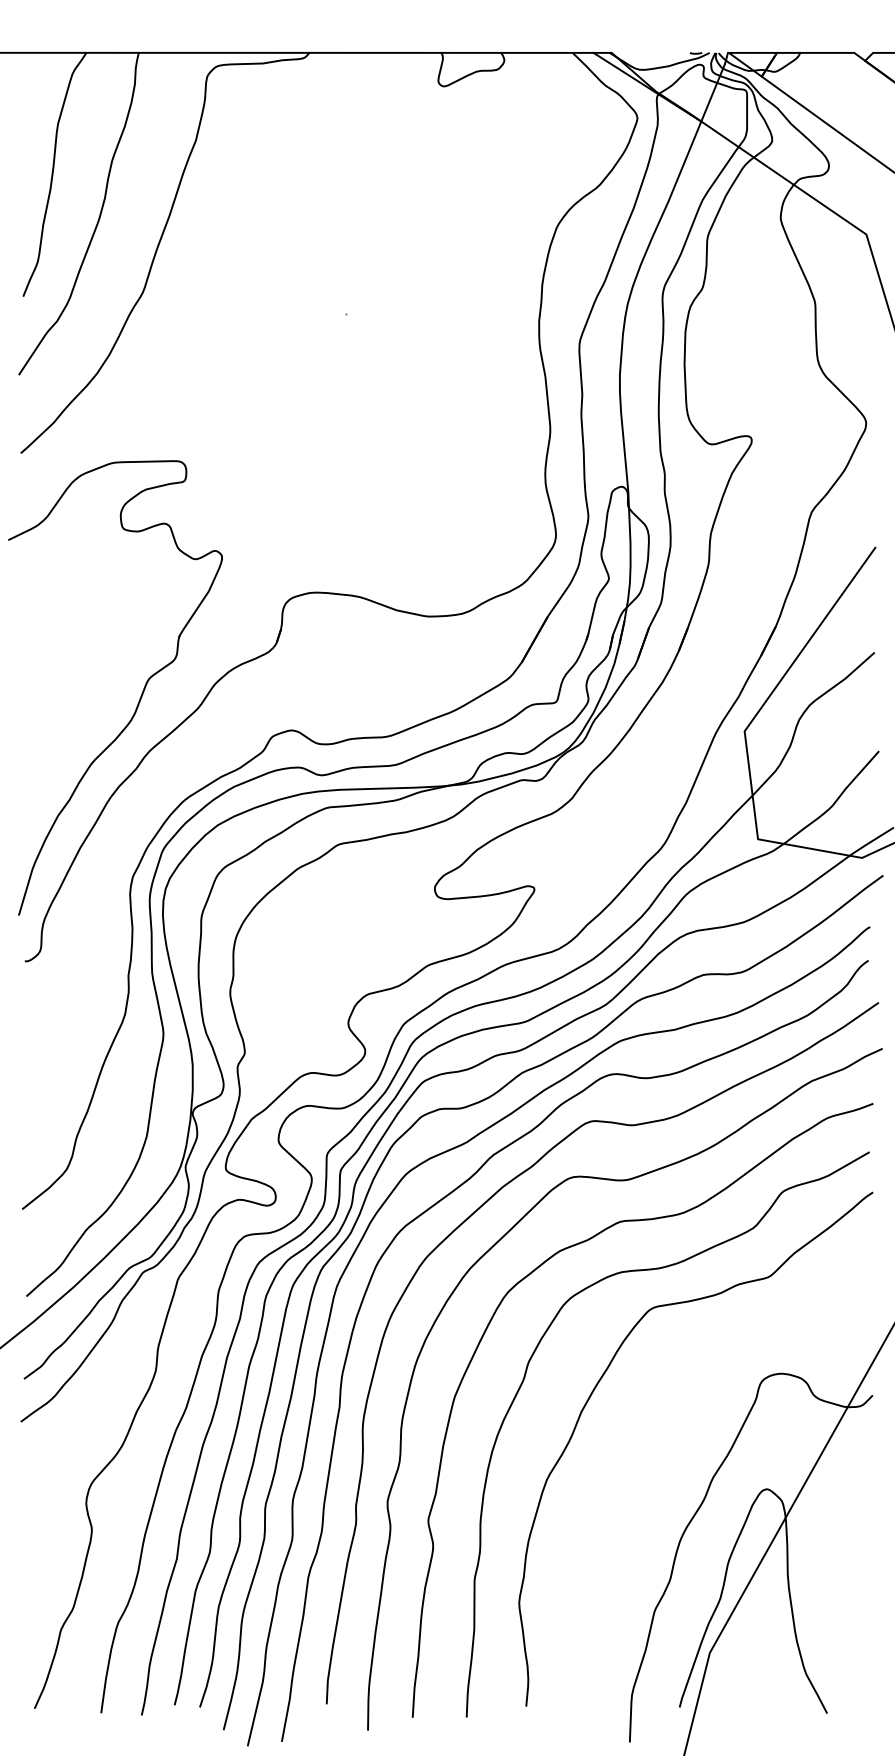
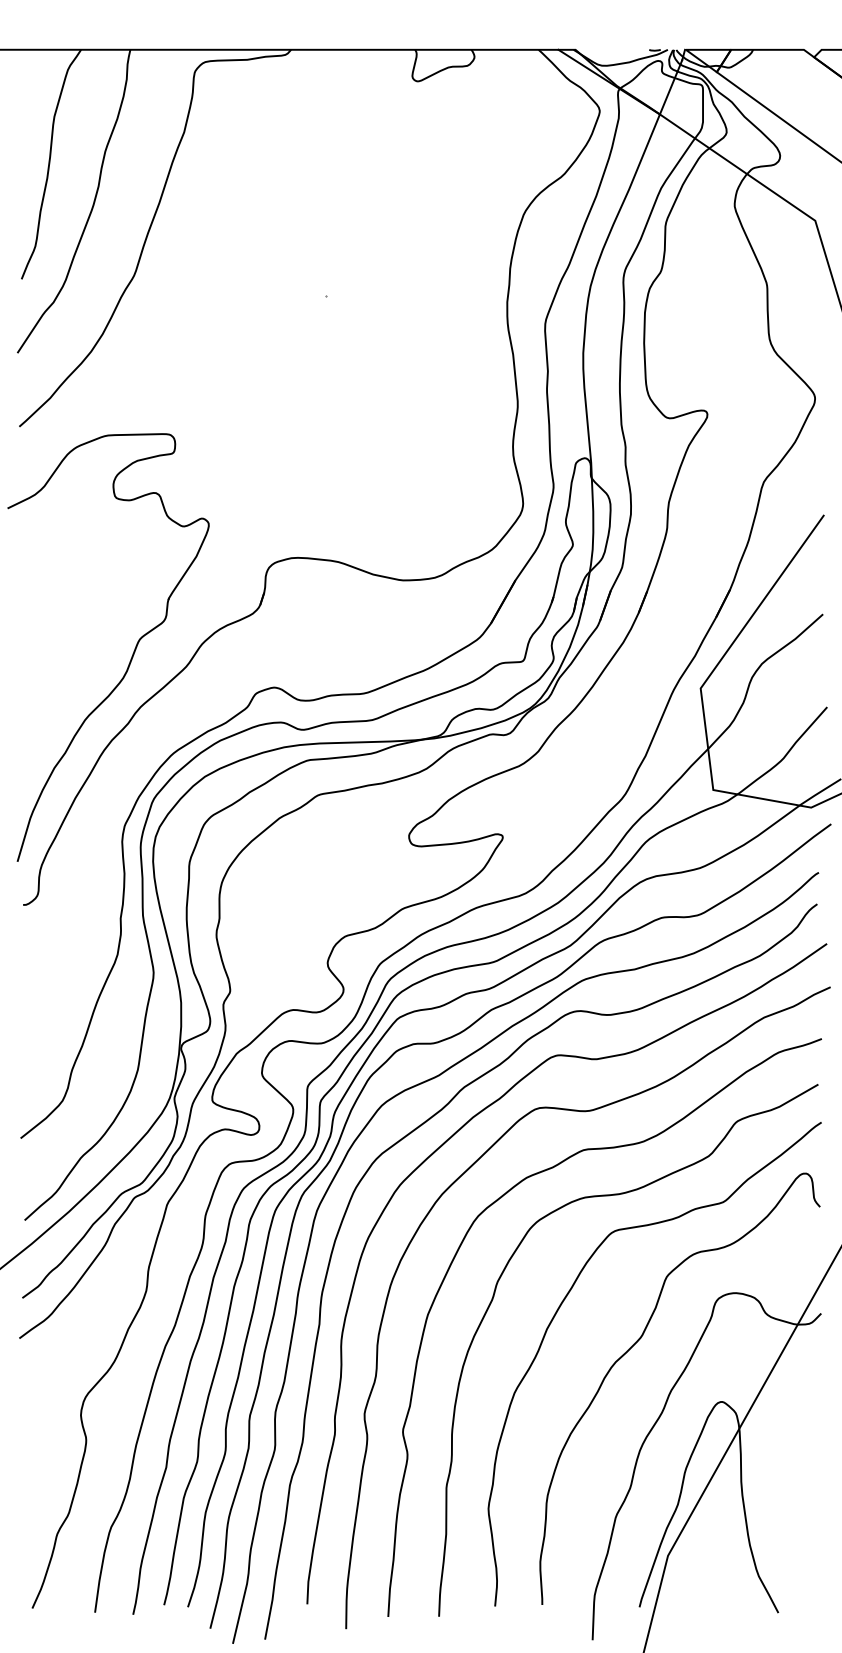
curve: (676, 1427) -> (636, 1343), added

